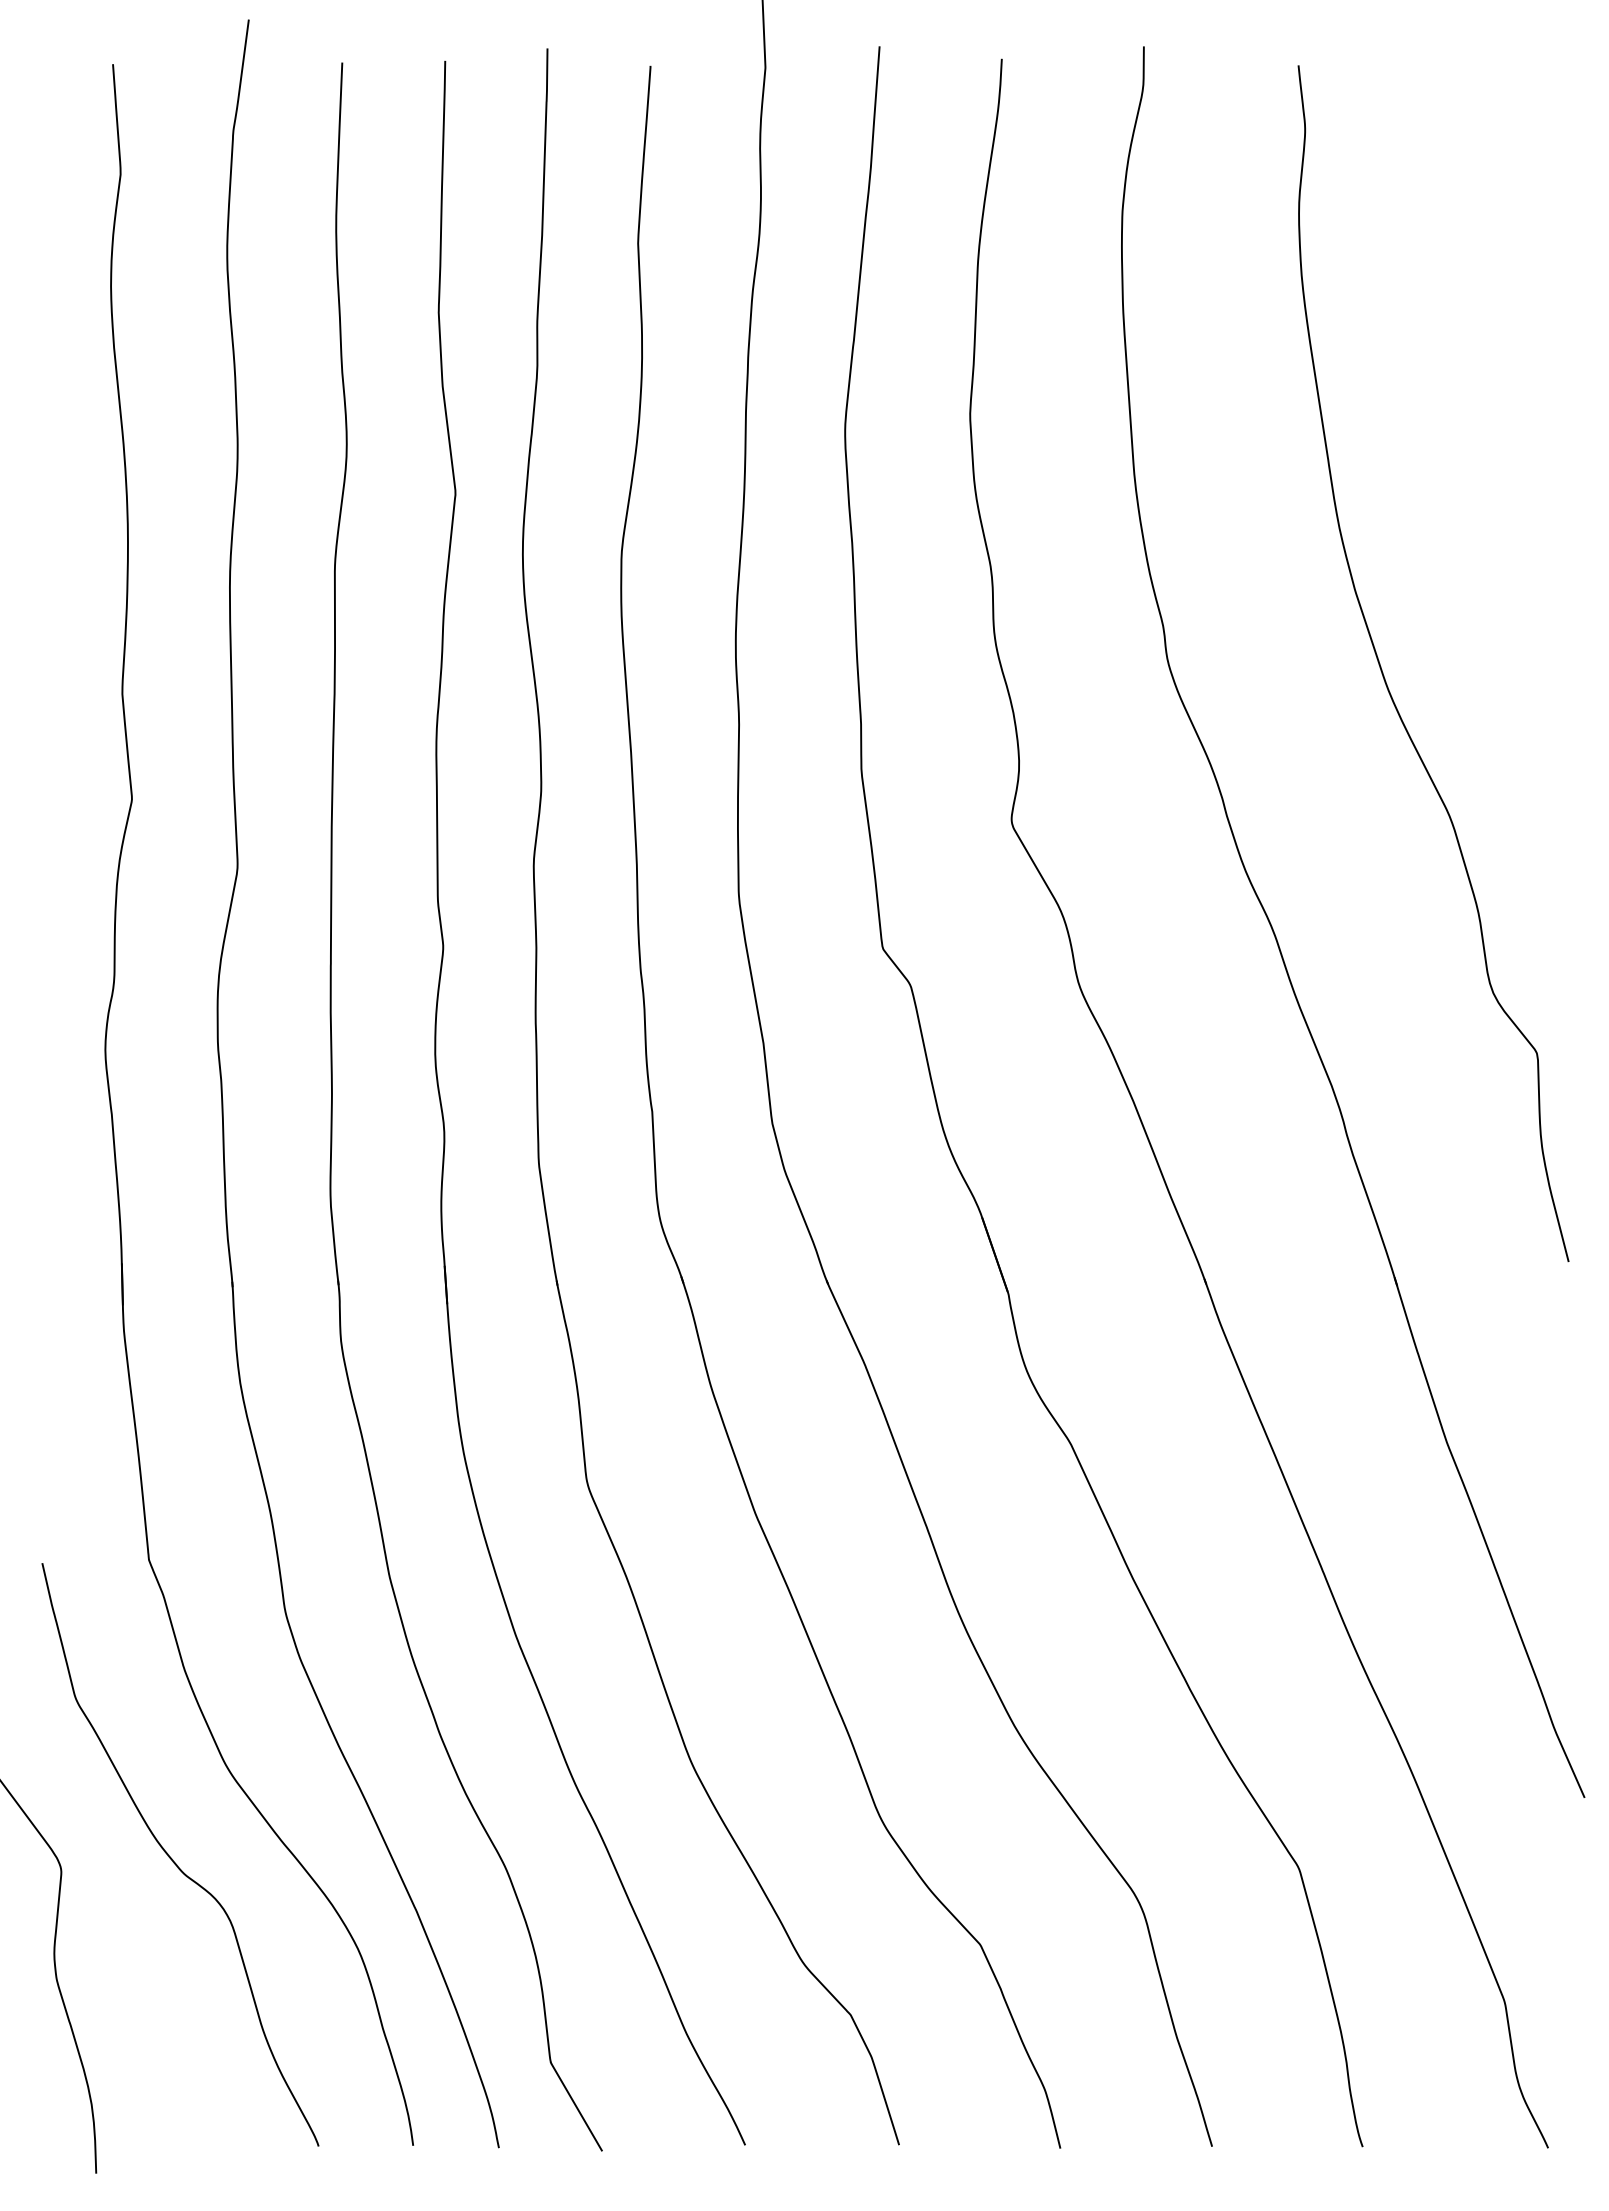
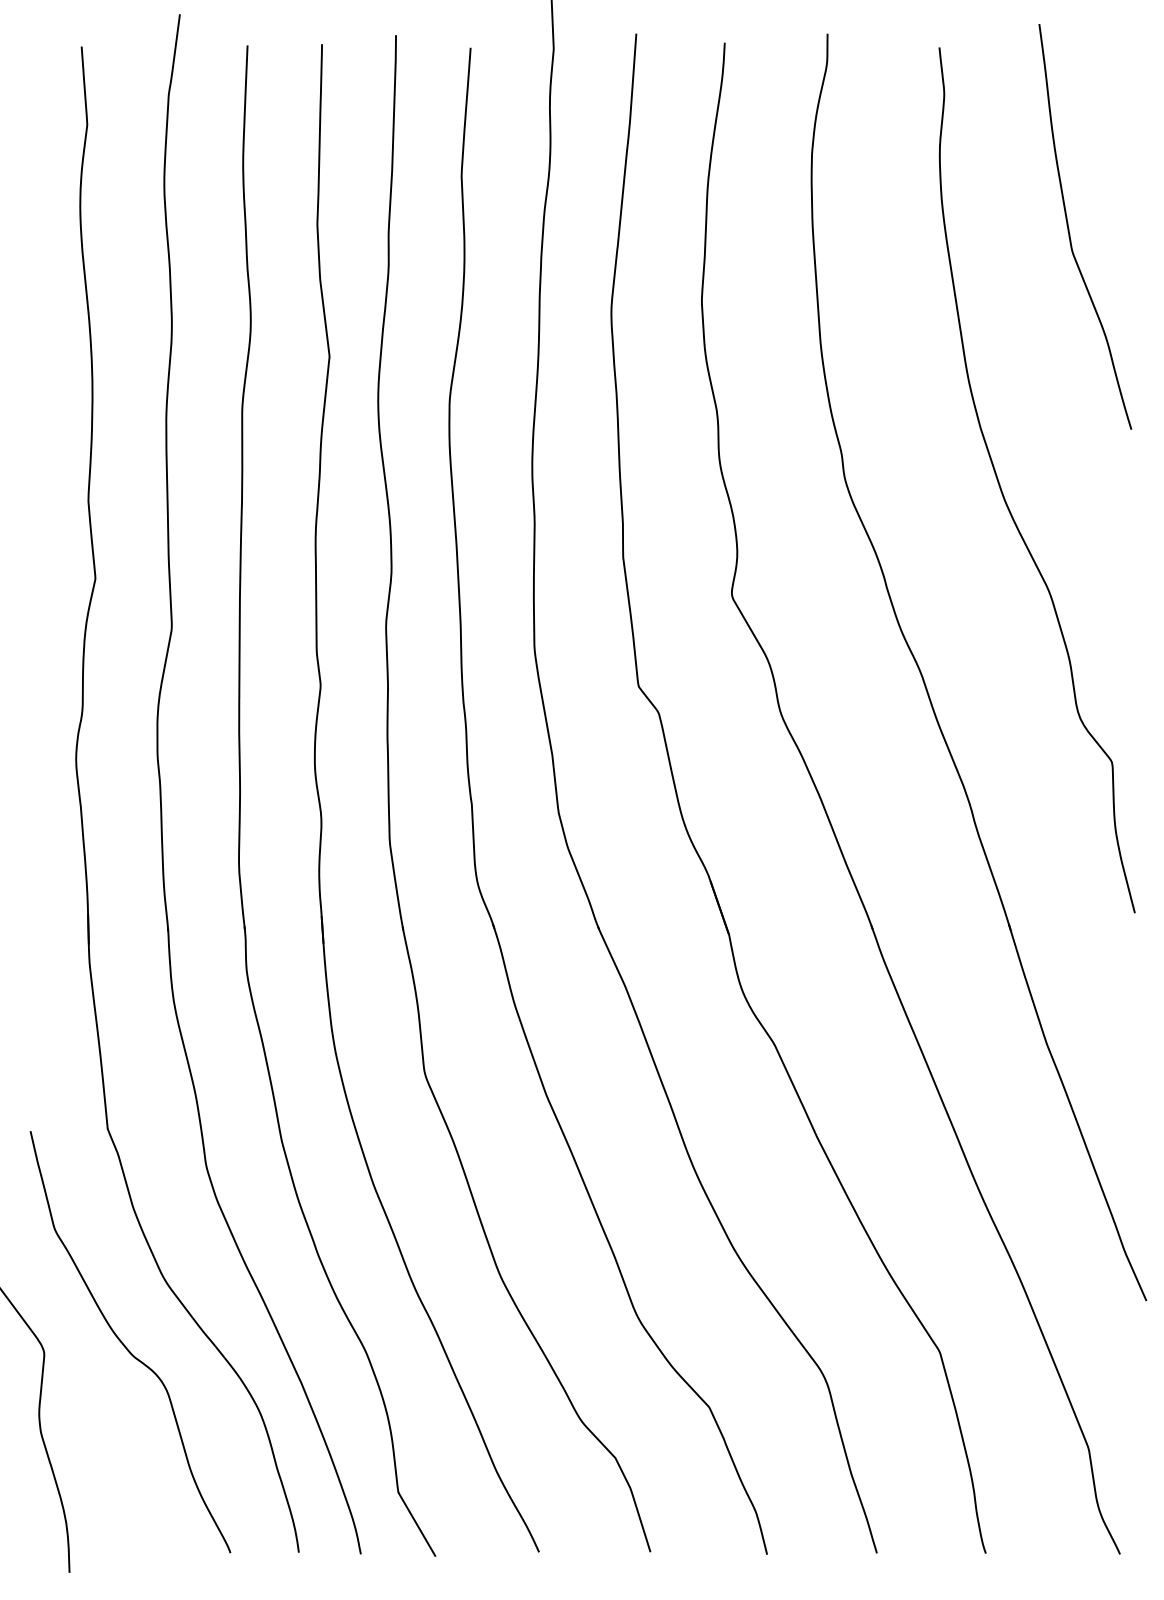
curve: (1478, 315) -> (1069, 228), added

